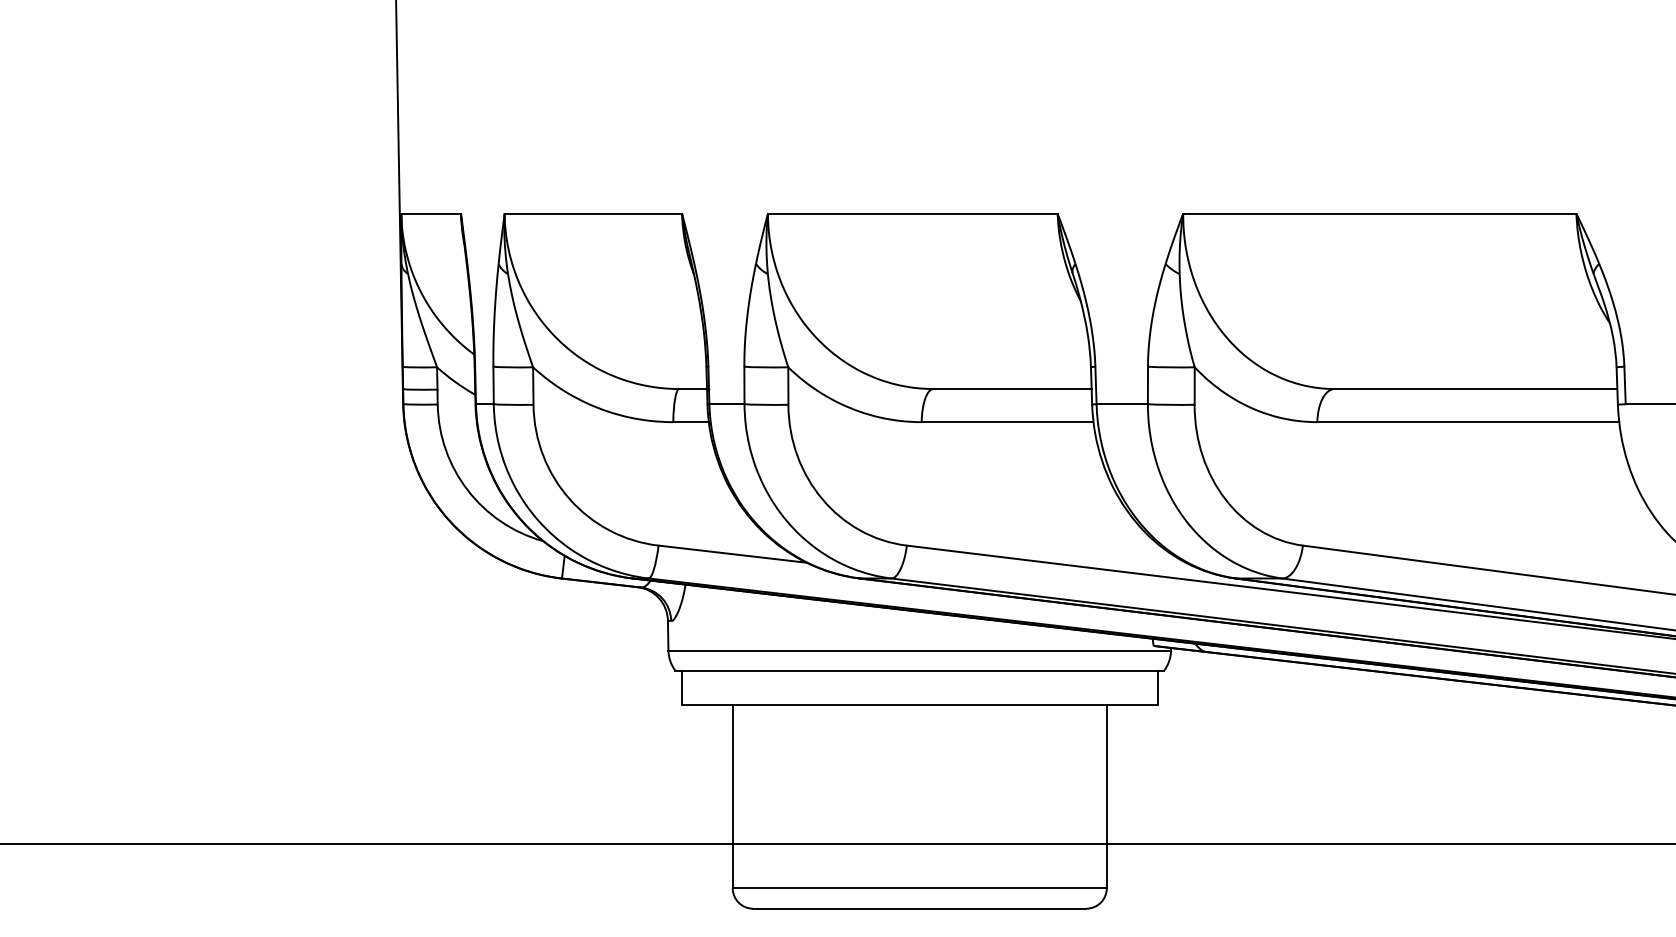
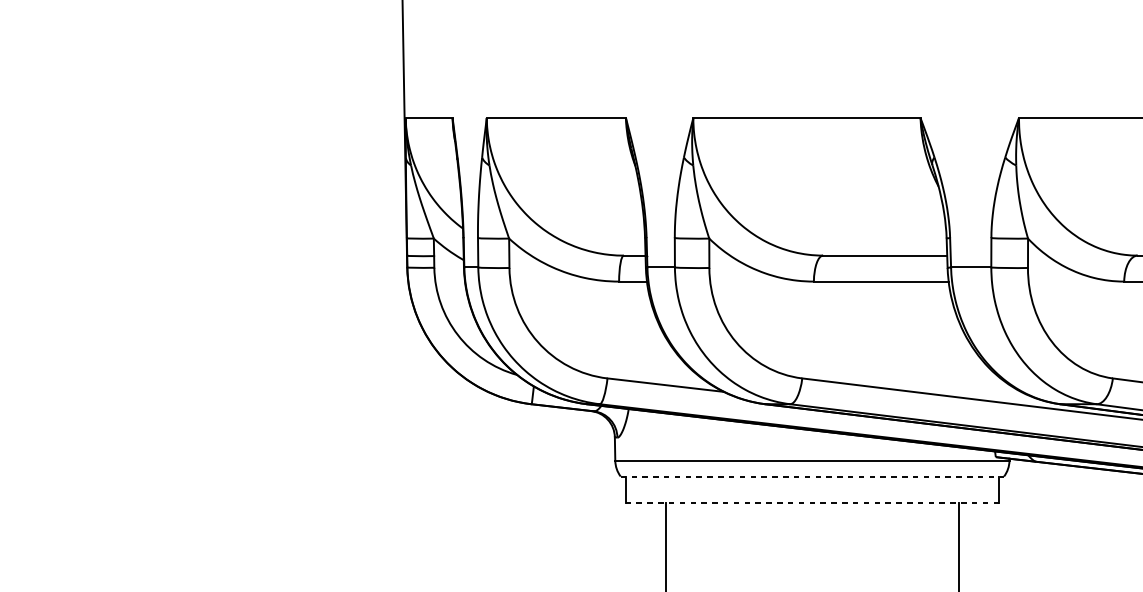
line: (920, 670) -> (812, 476), solid -> dashed
line: (919, 704) -> (812, 503), solid -> dashed

